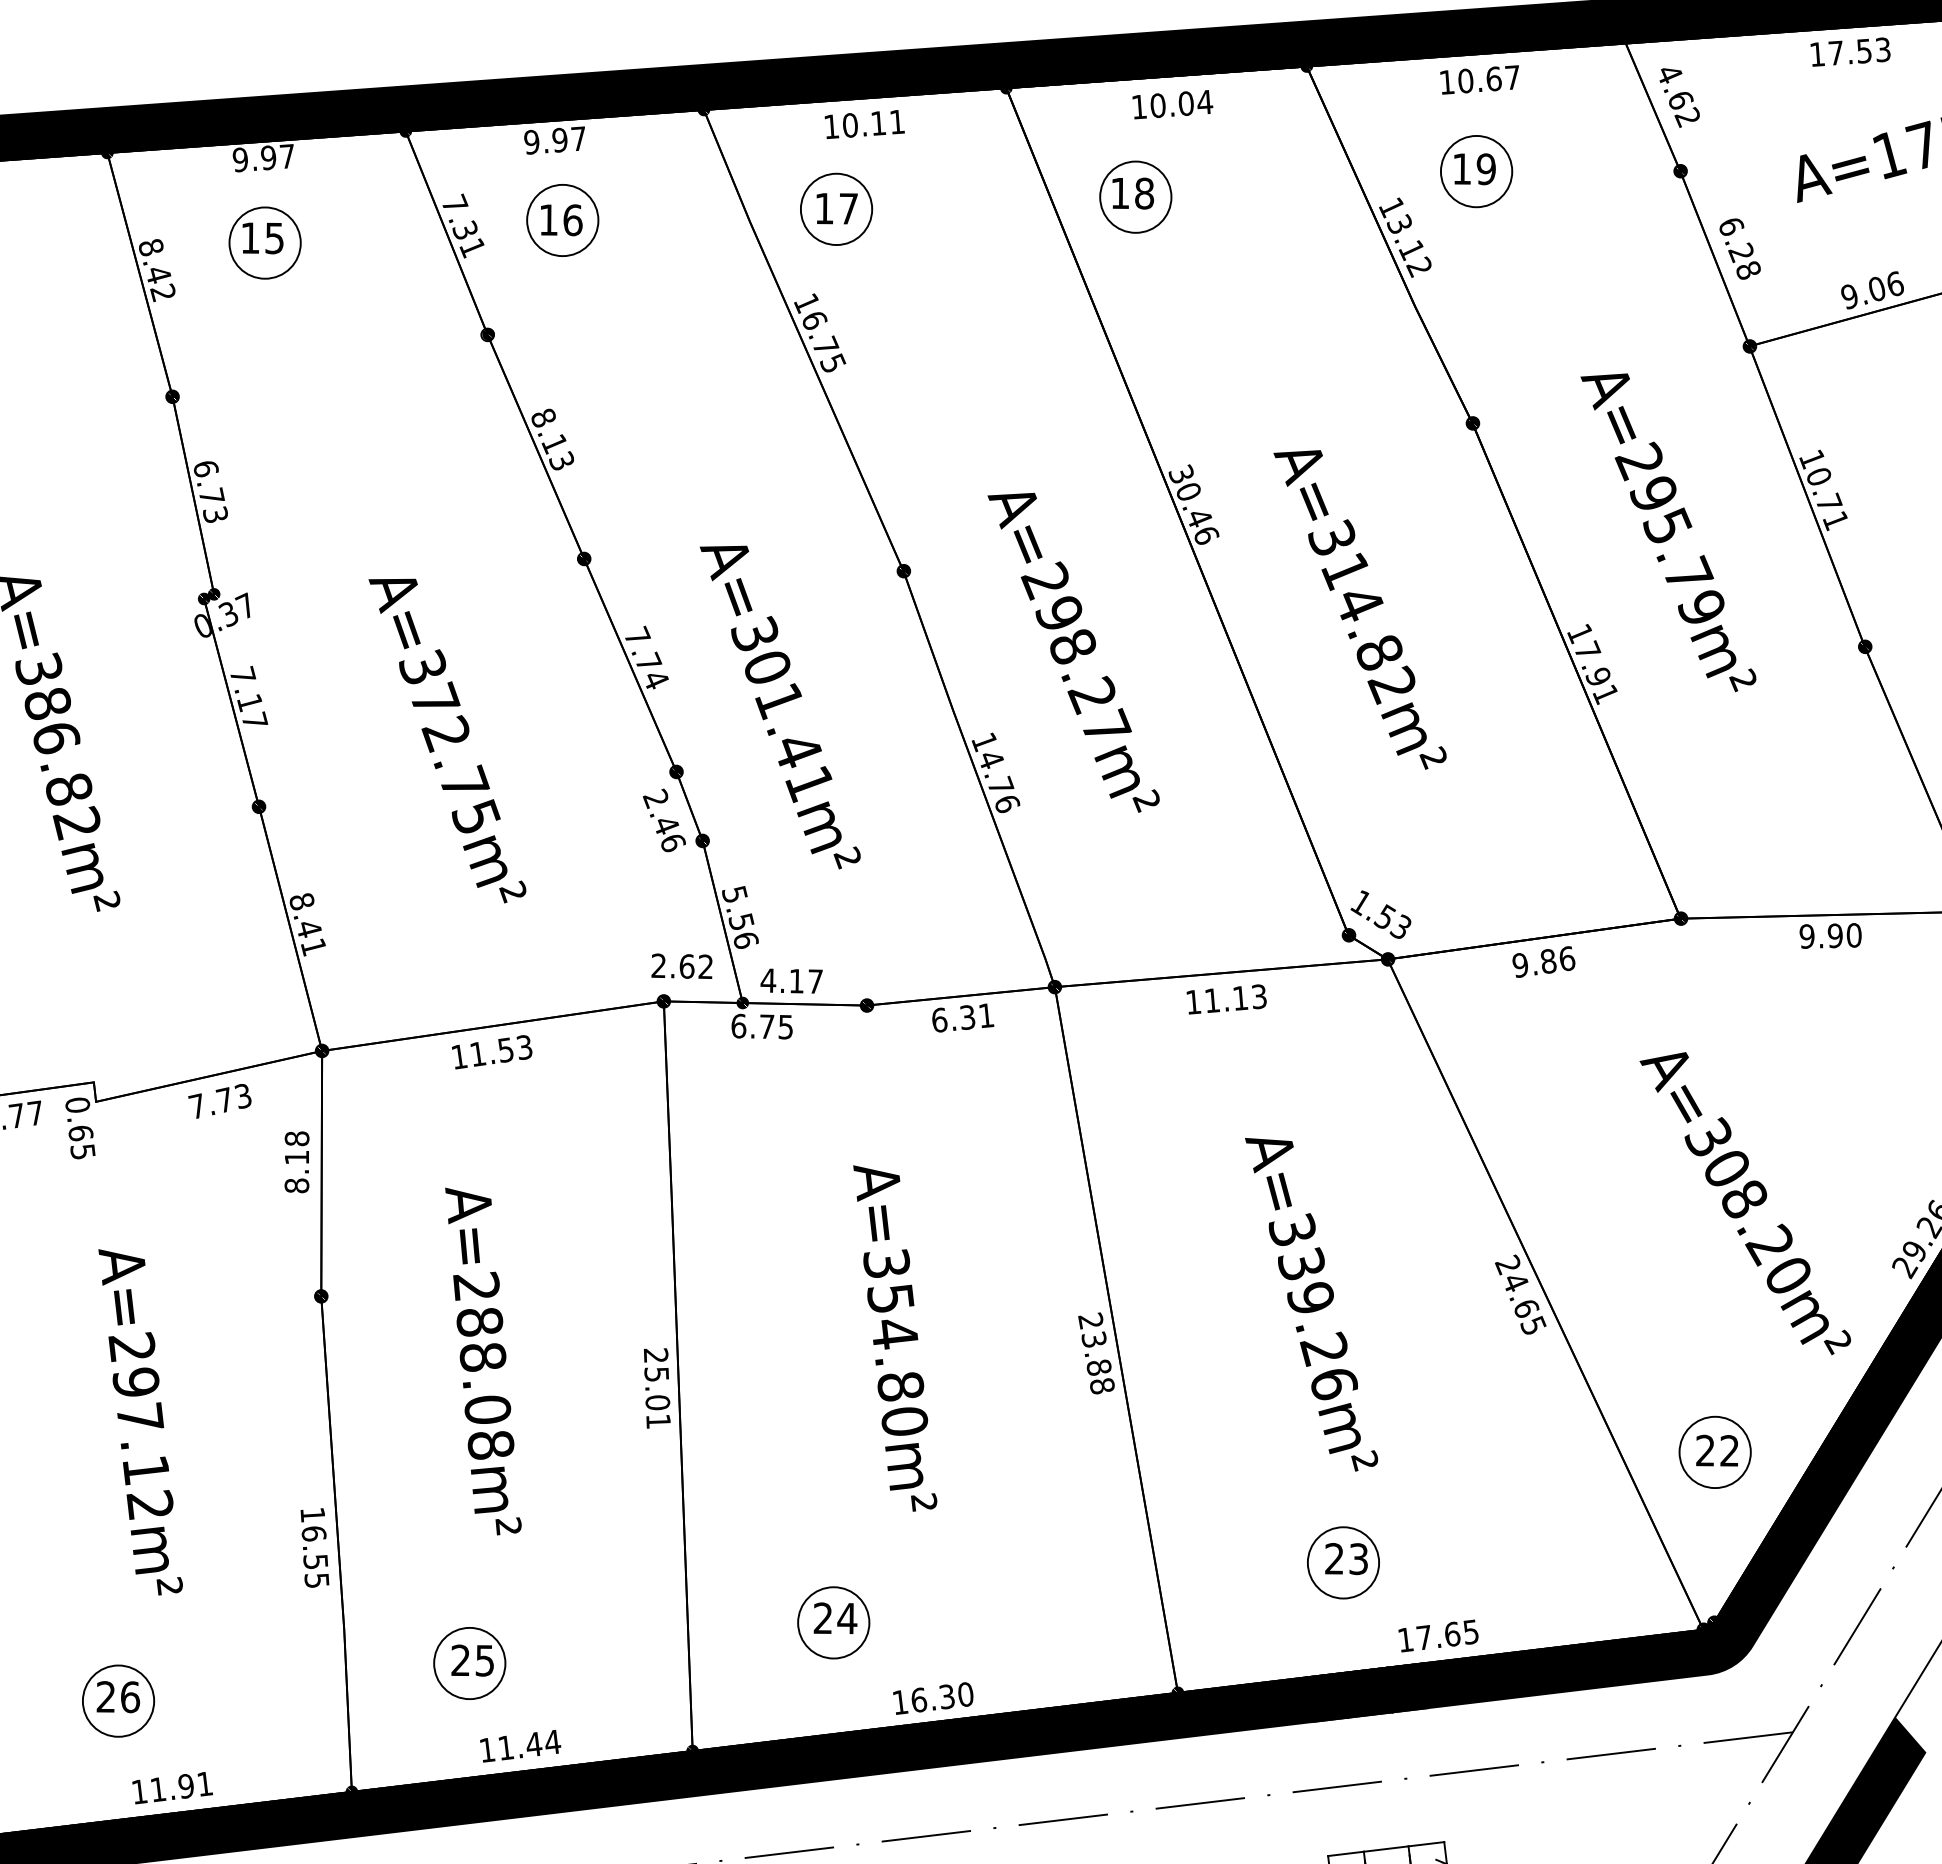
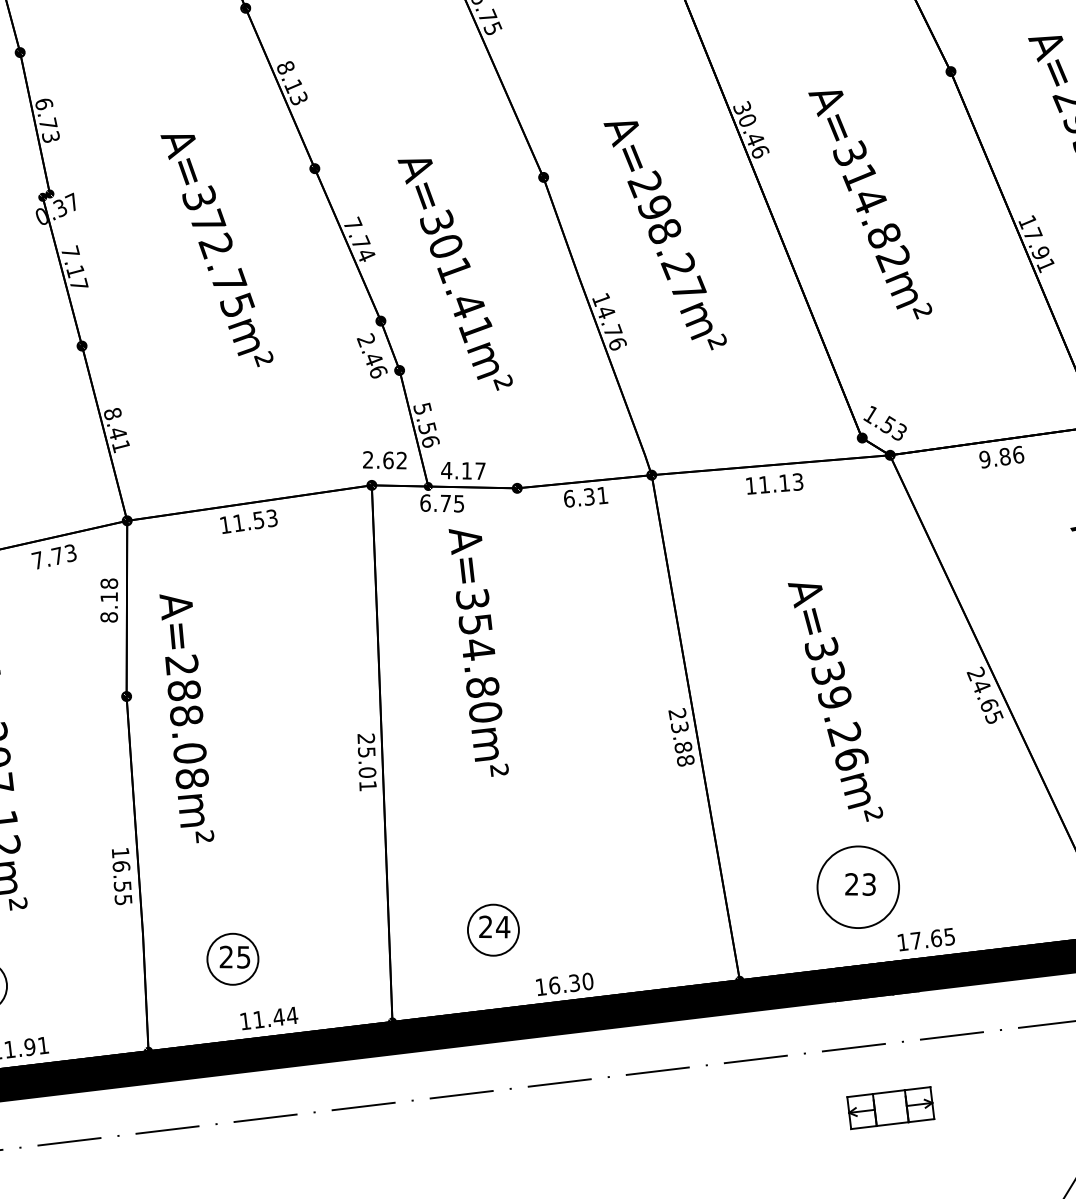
text: (447, 740) -> (216, 250), moved
text: (895, 1338) -> (478, 652), moved
text: (483, 1361) -> (186, 718), moved
circle: (1343, 1562) -> (858, 887), size x1.6

